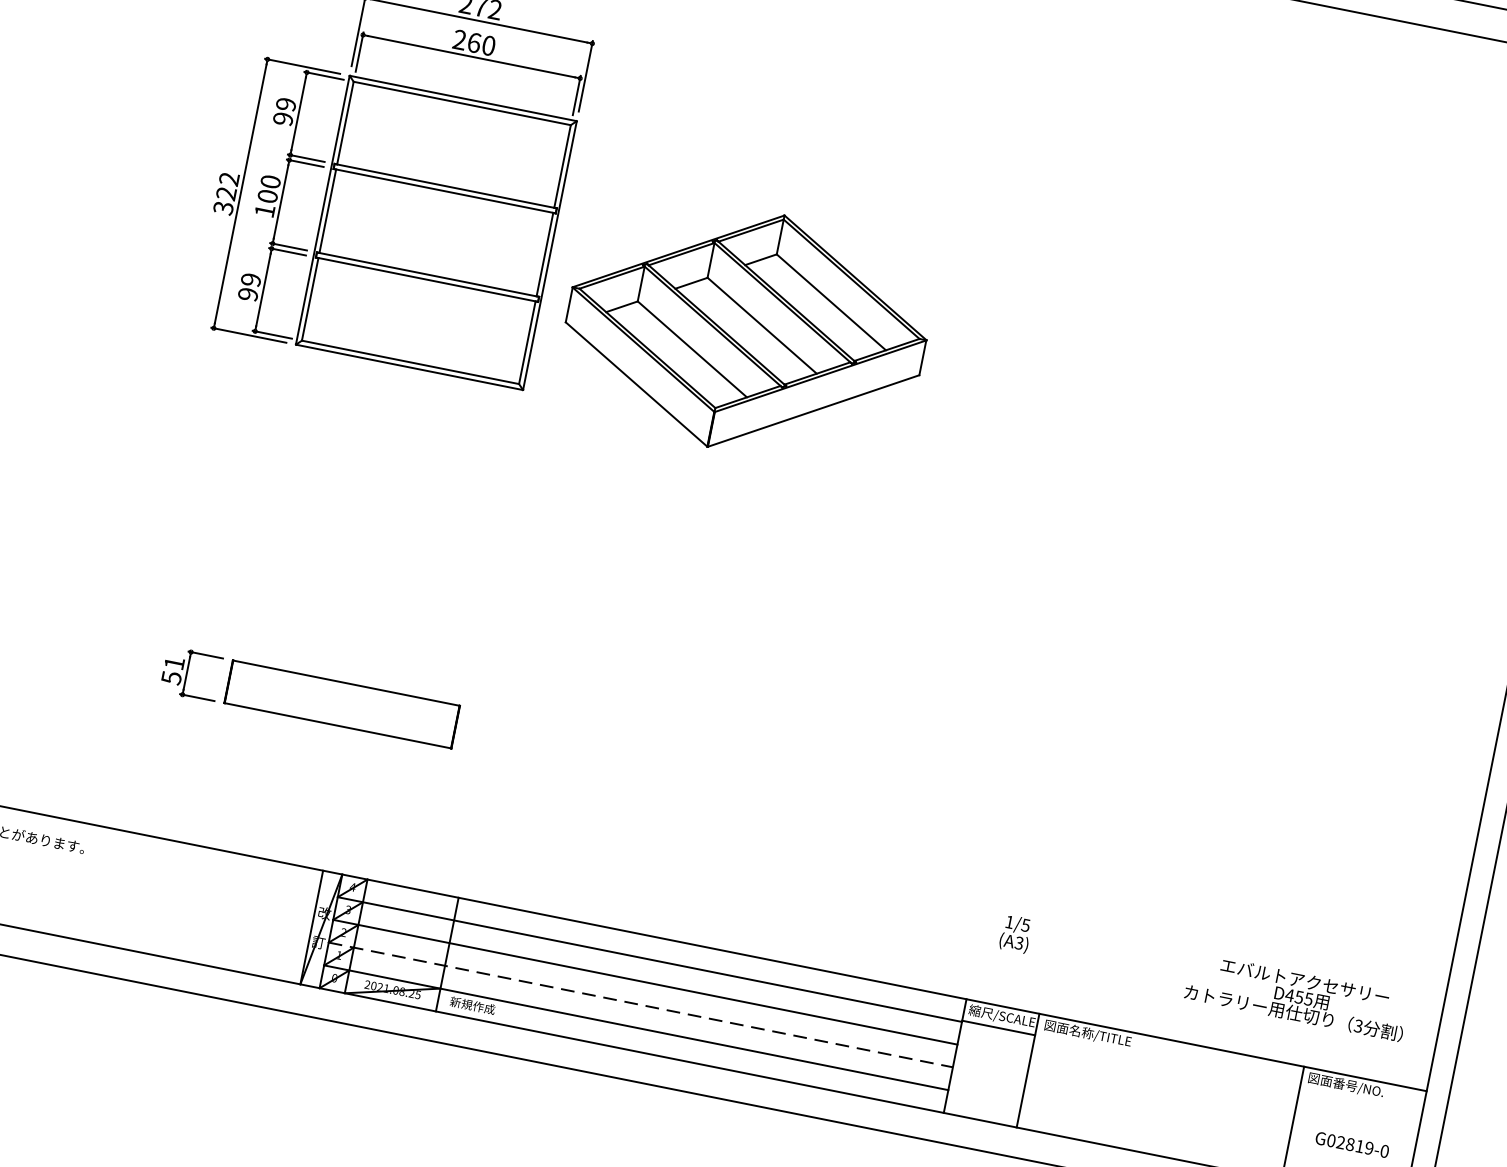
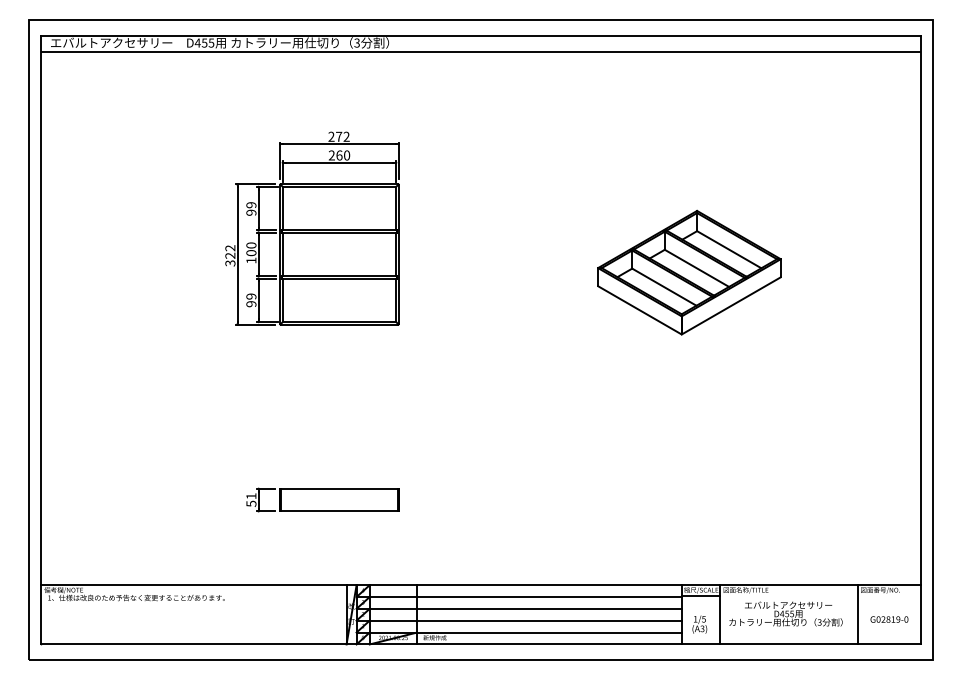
part: (746, 330) -> (689, 272), moved
text: (1015, 933) -> (699, 624), moved
text: (1296, 995) -> (785, 613), moved
line: (641, 1004) -> (519, 620), dashed -> solid

